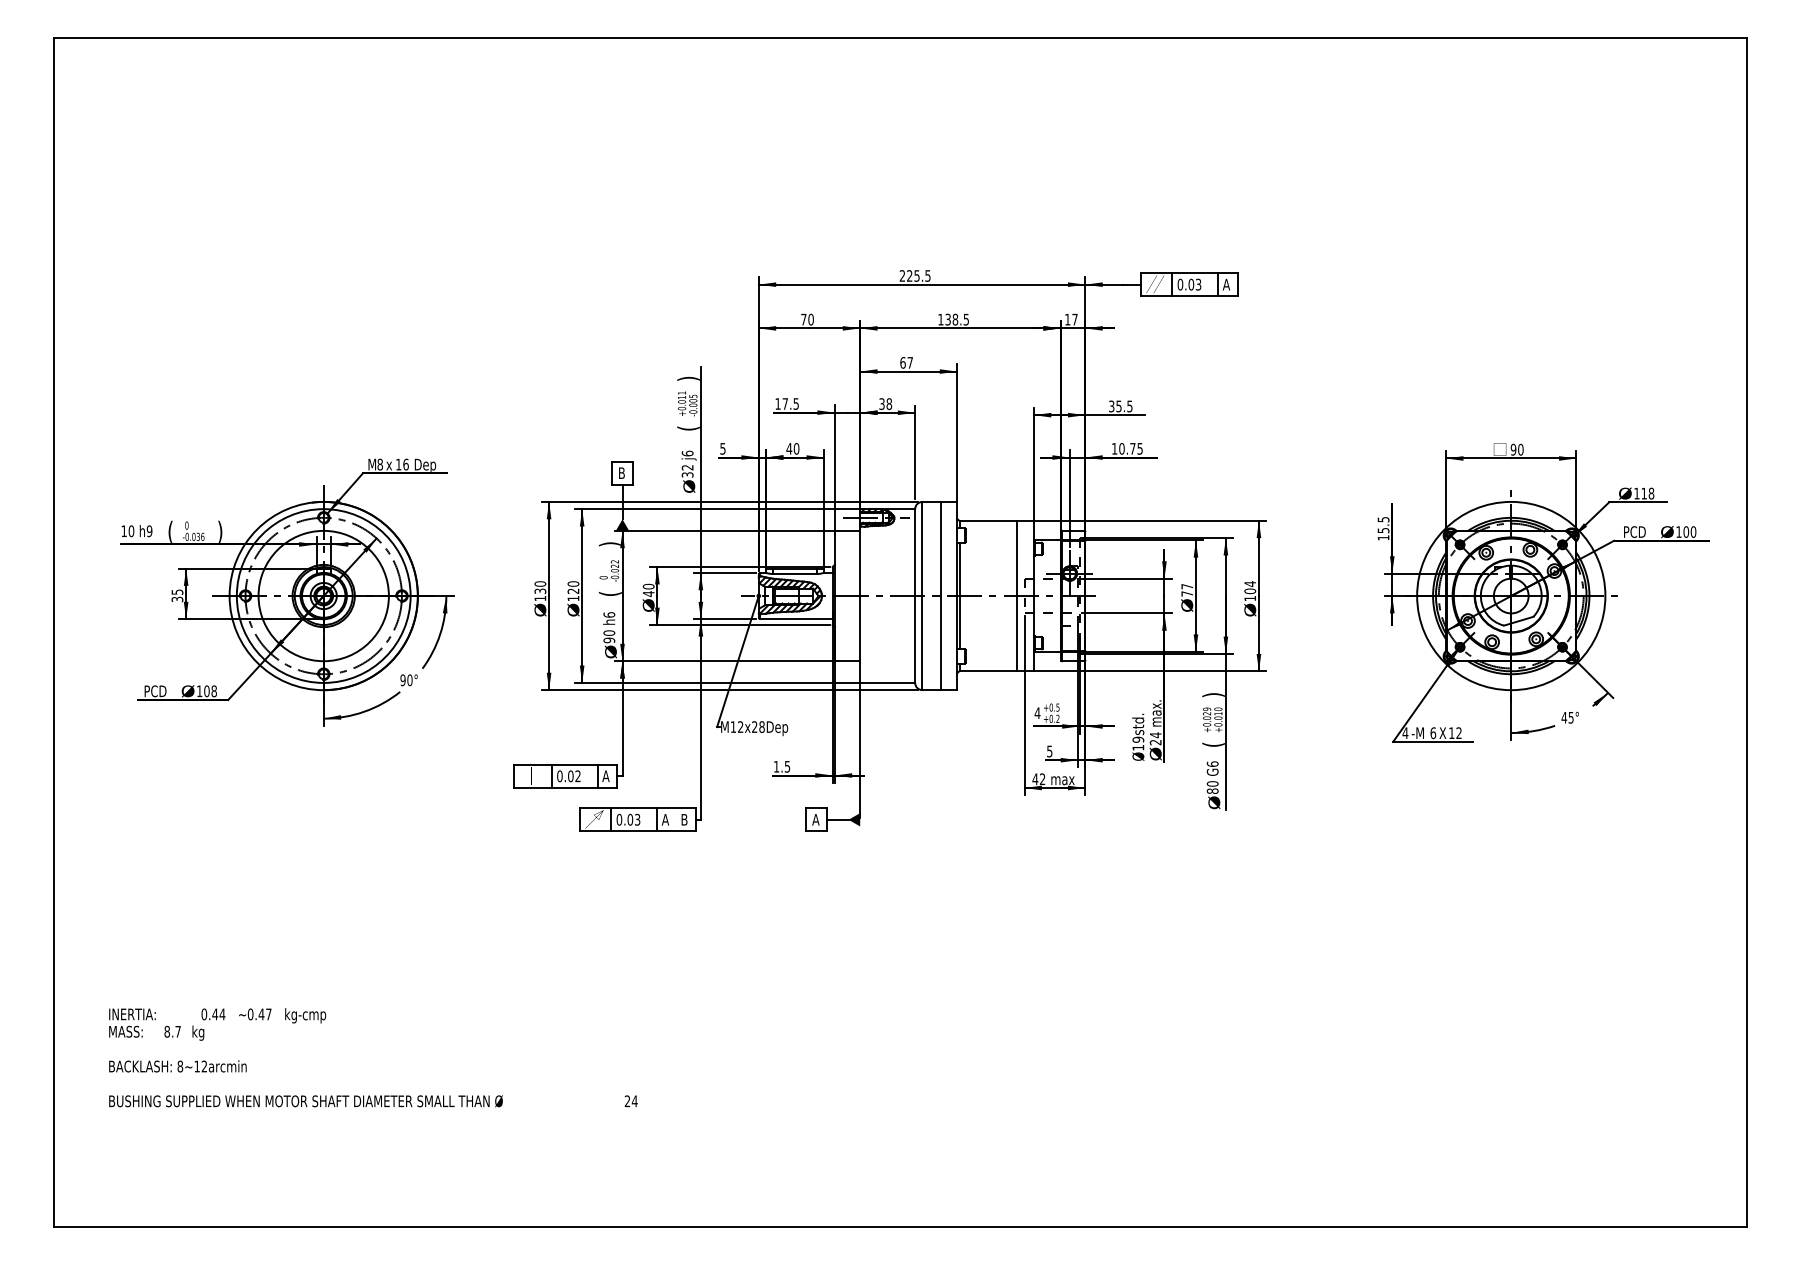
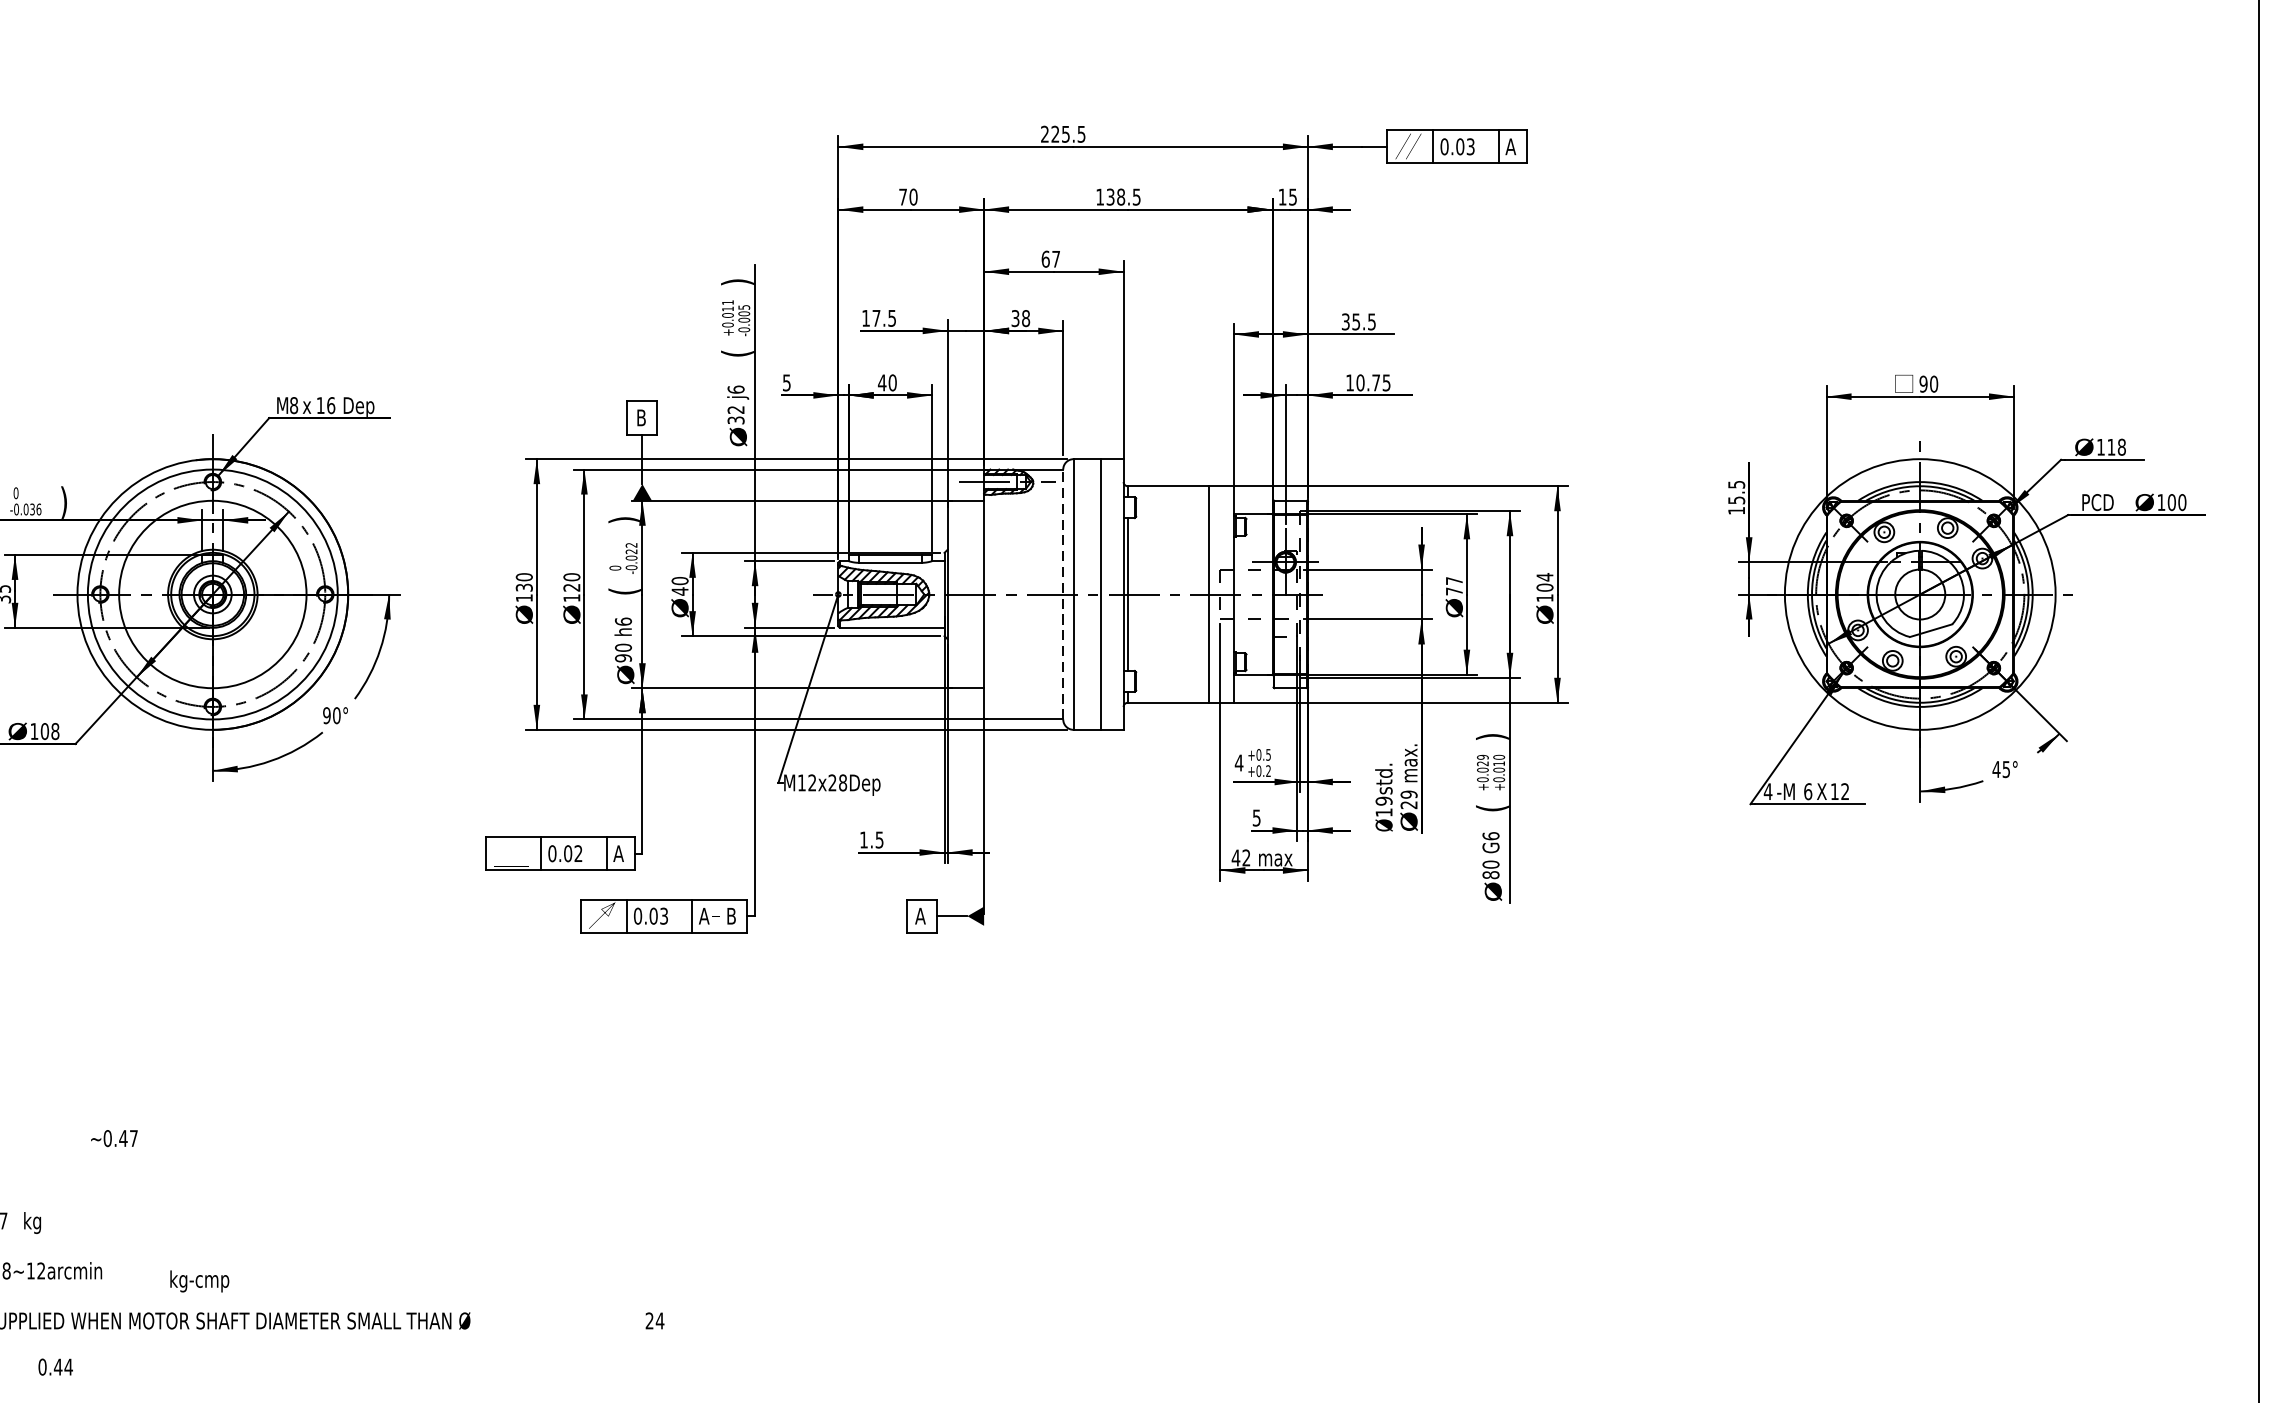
text: (1074, 319) -> (1292, 196), 17 -> 15
line: (915, 596) -> (1063, 595), solid -> dashed
text: (1155, 735) -> (1408, 795), 24 -> 29
text: (213, 1014) -> (55, 1367), moved
text: (255, 1014) -> (114, 1138), moved
text: (305, 1015) -> (199, 1280), moved

